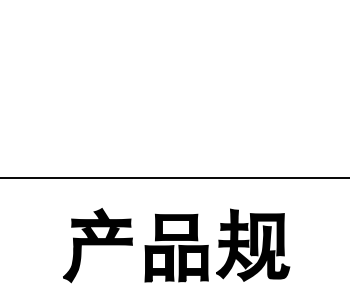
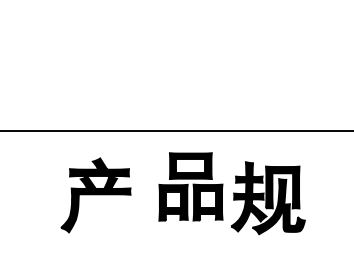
part: (97, 245) -> (95, 195), moved
part: (176, 247) -> (190, 186), moved

